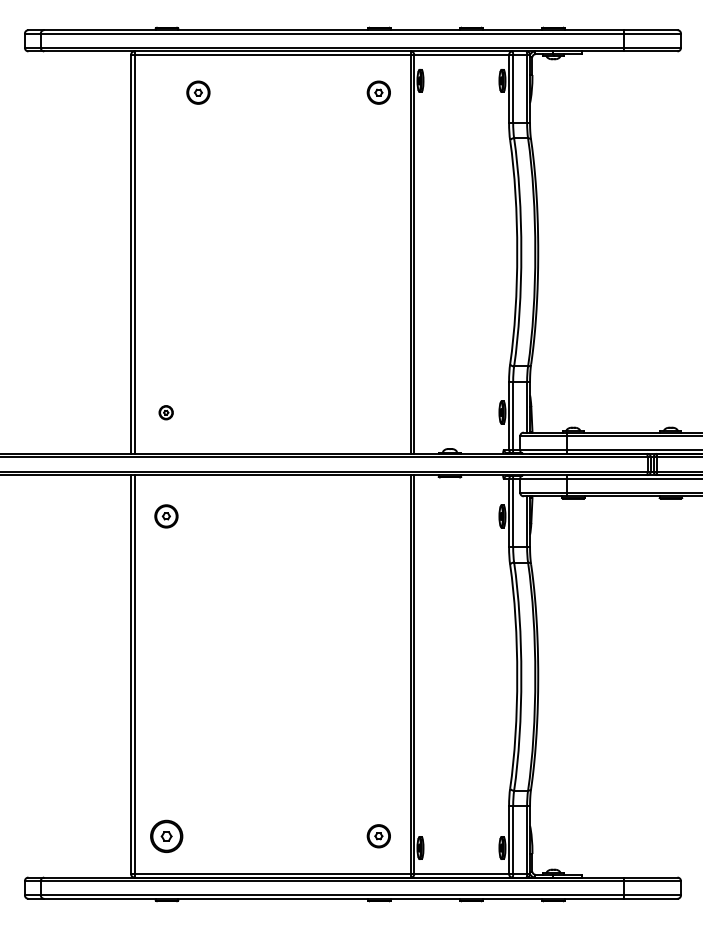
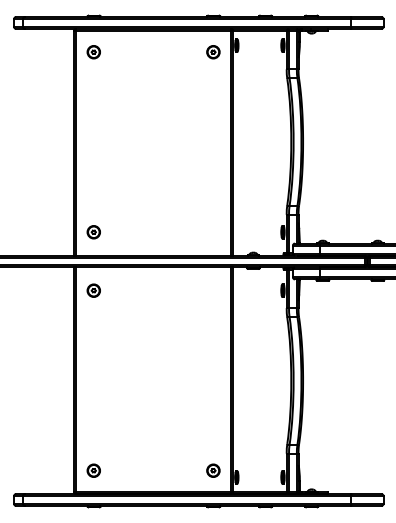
part: (197, 93) -> (93, 52), moved
part: (165, 412) -> (93, 232), size x1.67
part: (165, 835) -> (93, 470), size x0.71

